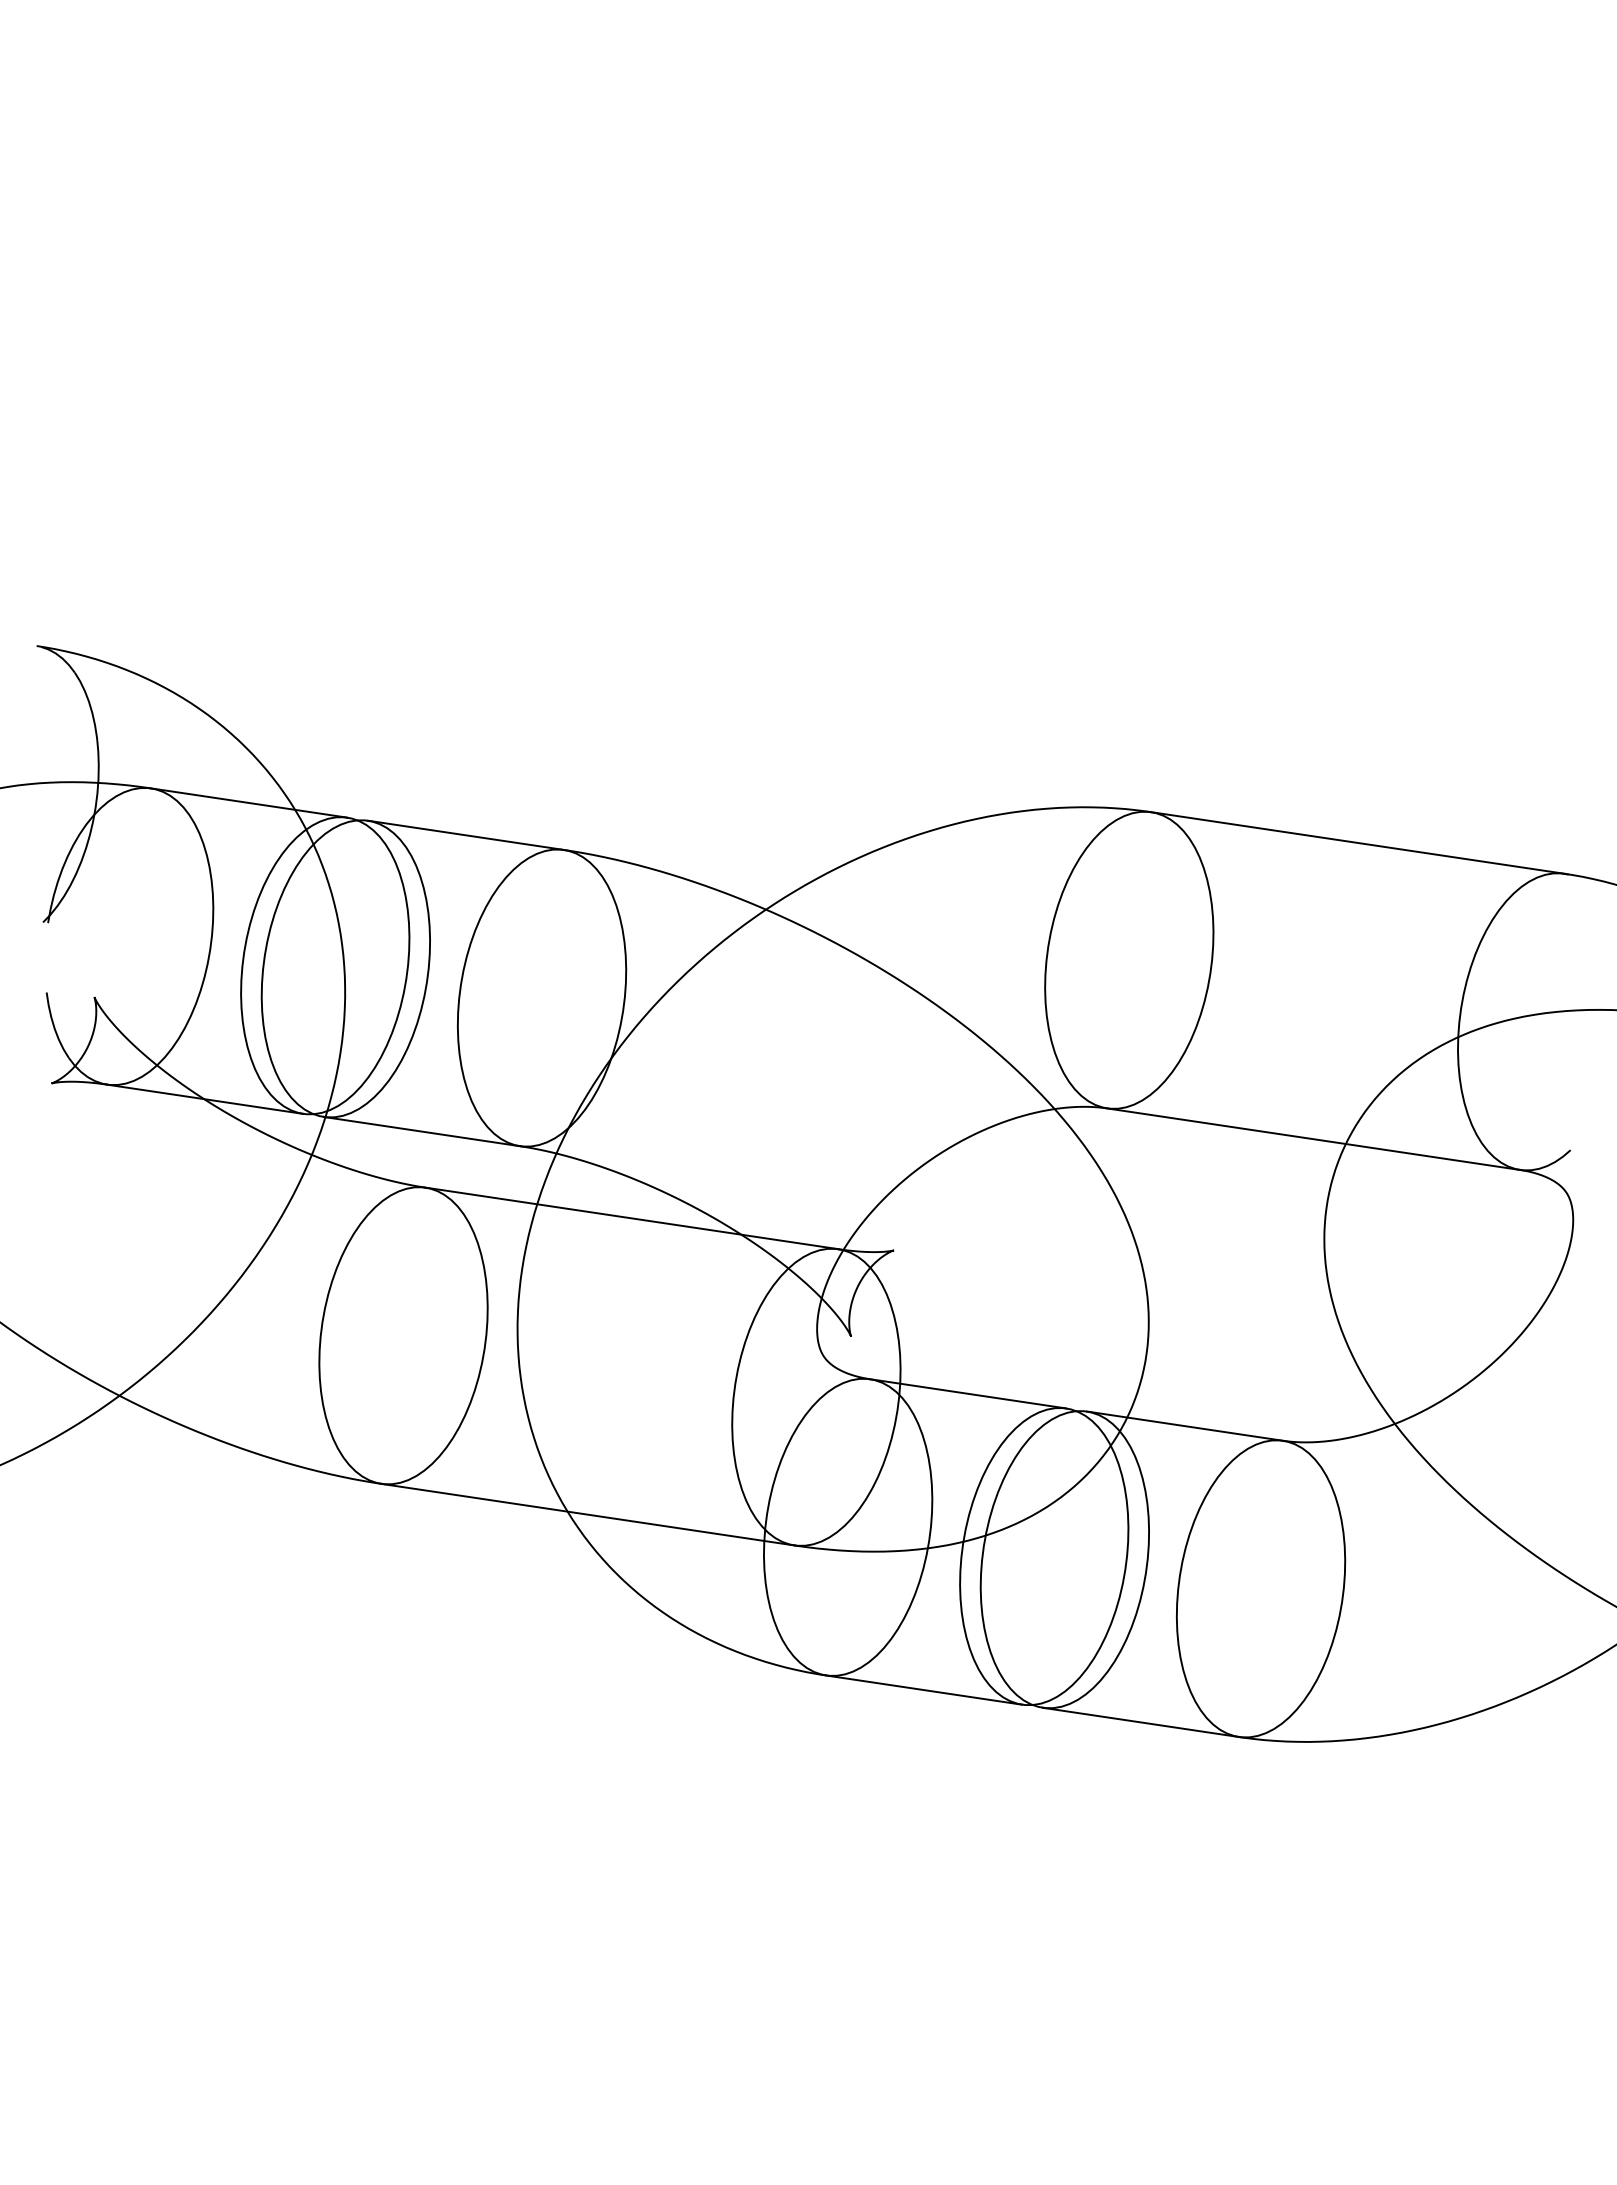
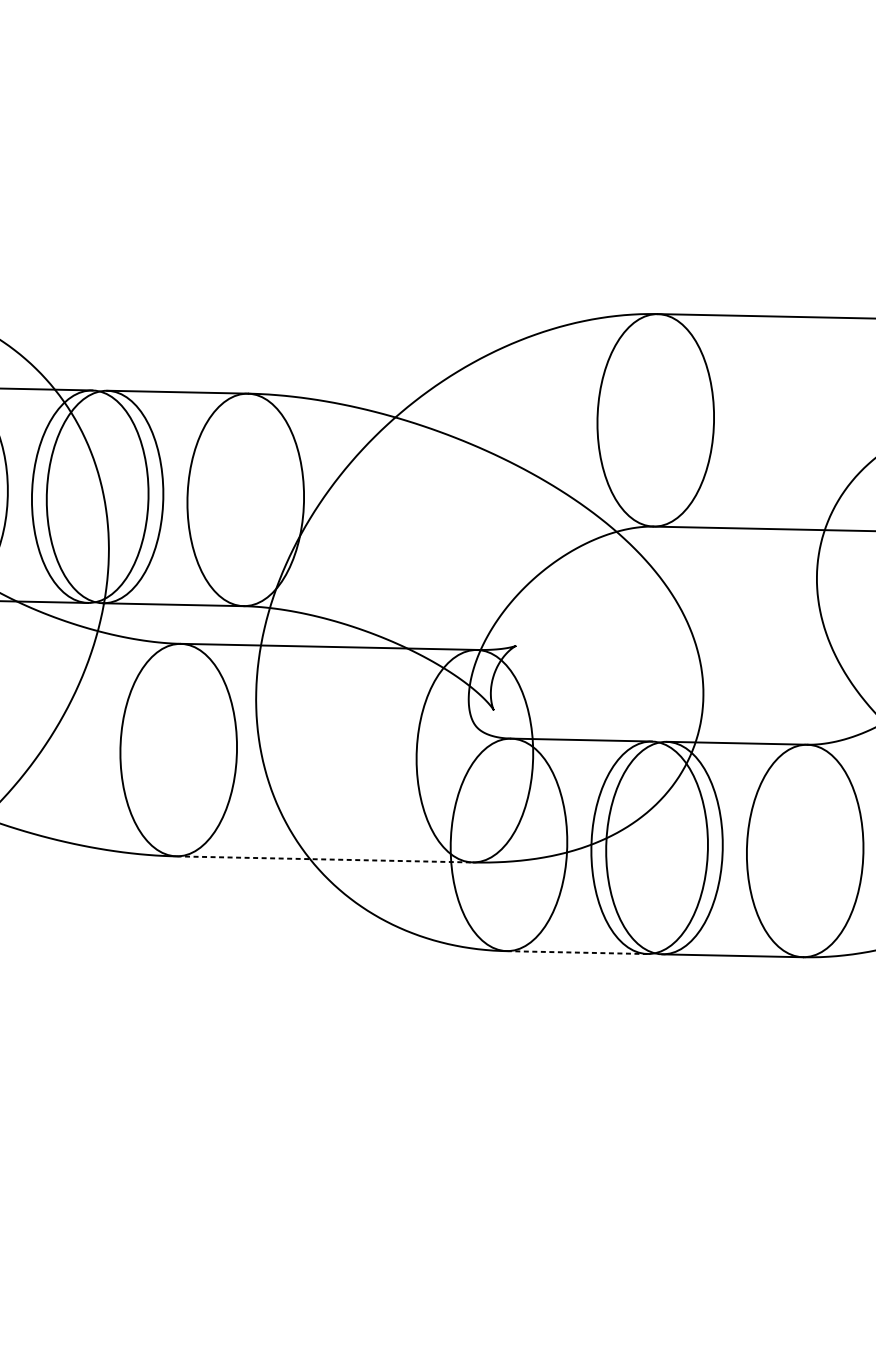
line: (587, 1514) -> (324, 859), solid -> dashed
line: (924, 1690) -> (577, 952), solid -> dashed

